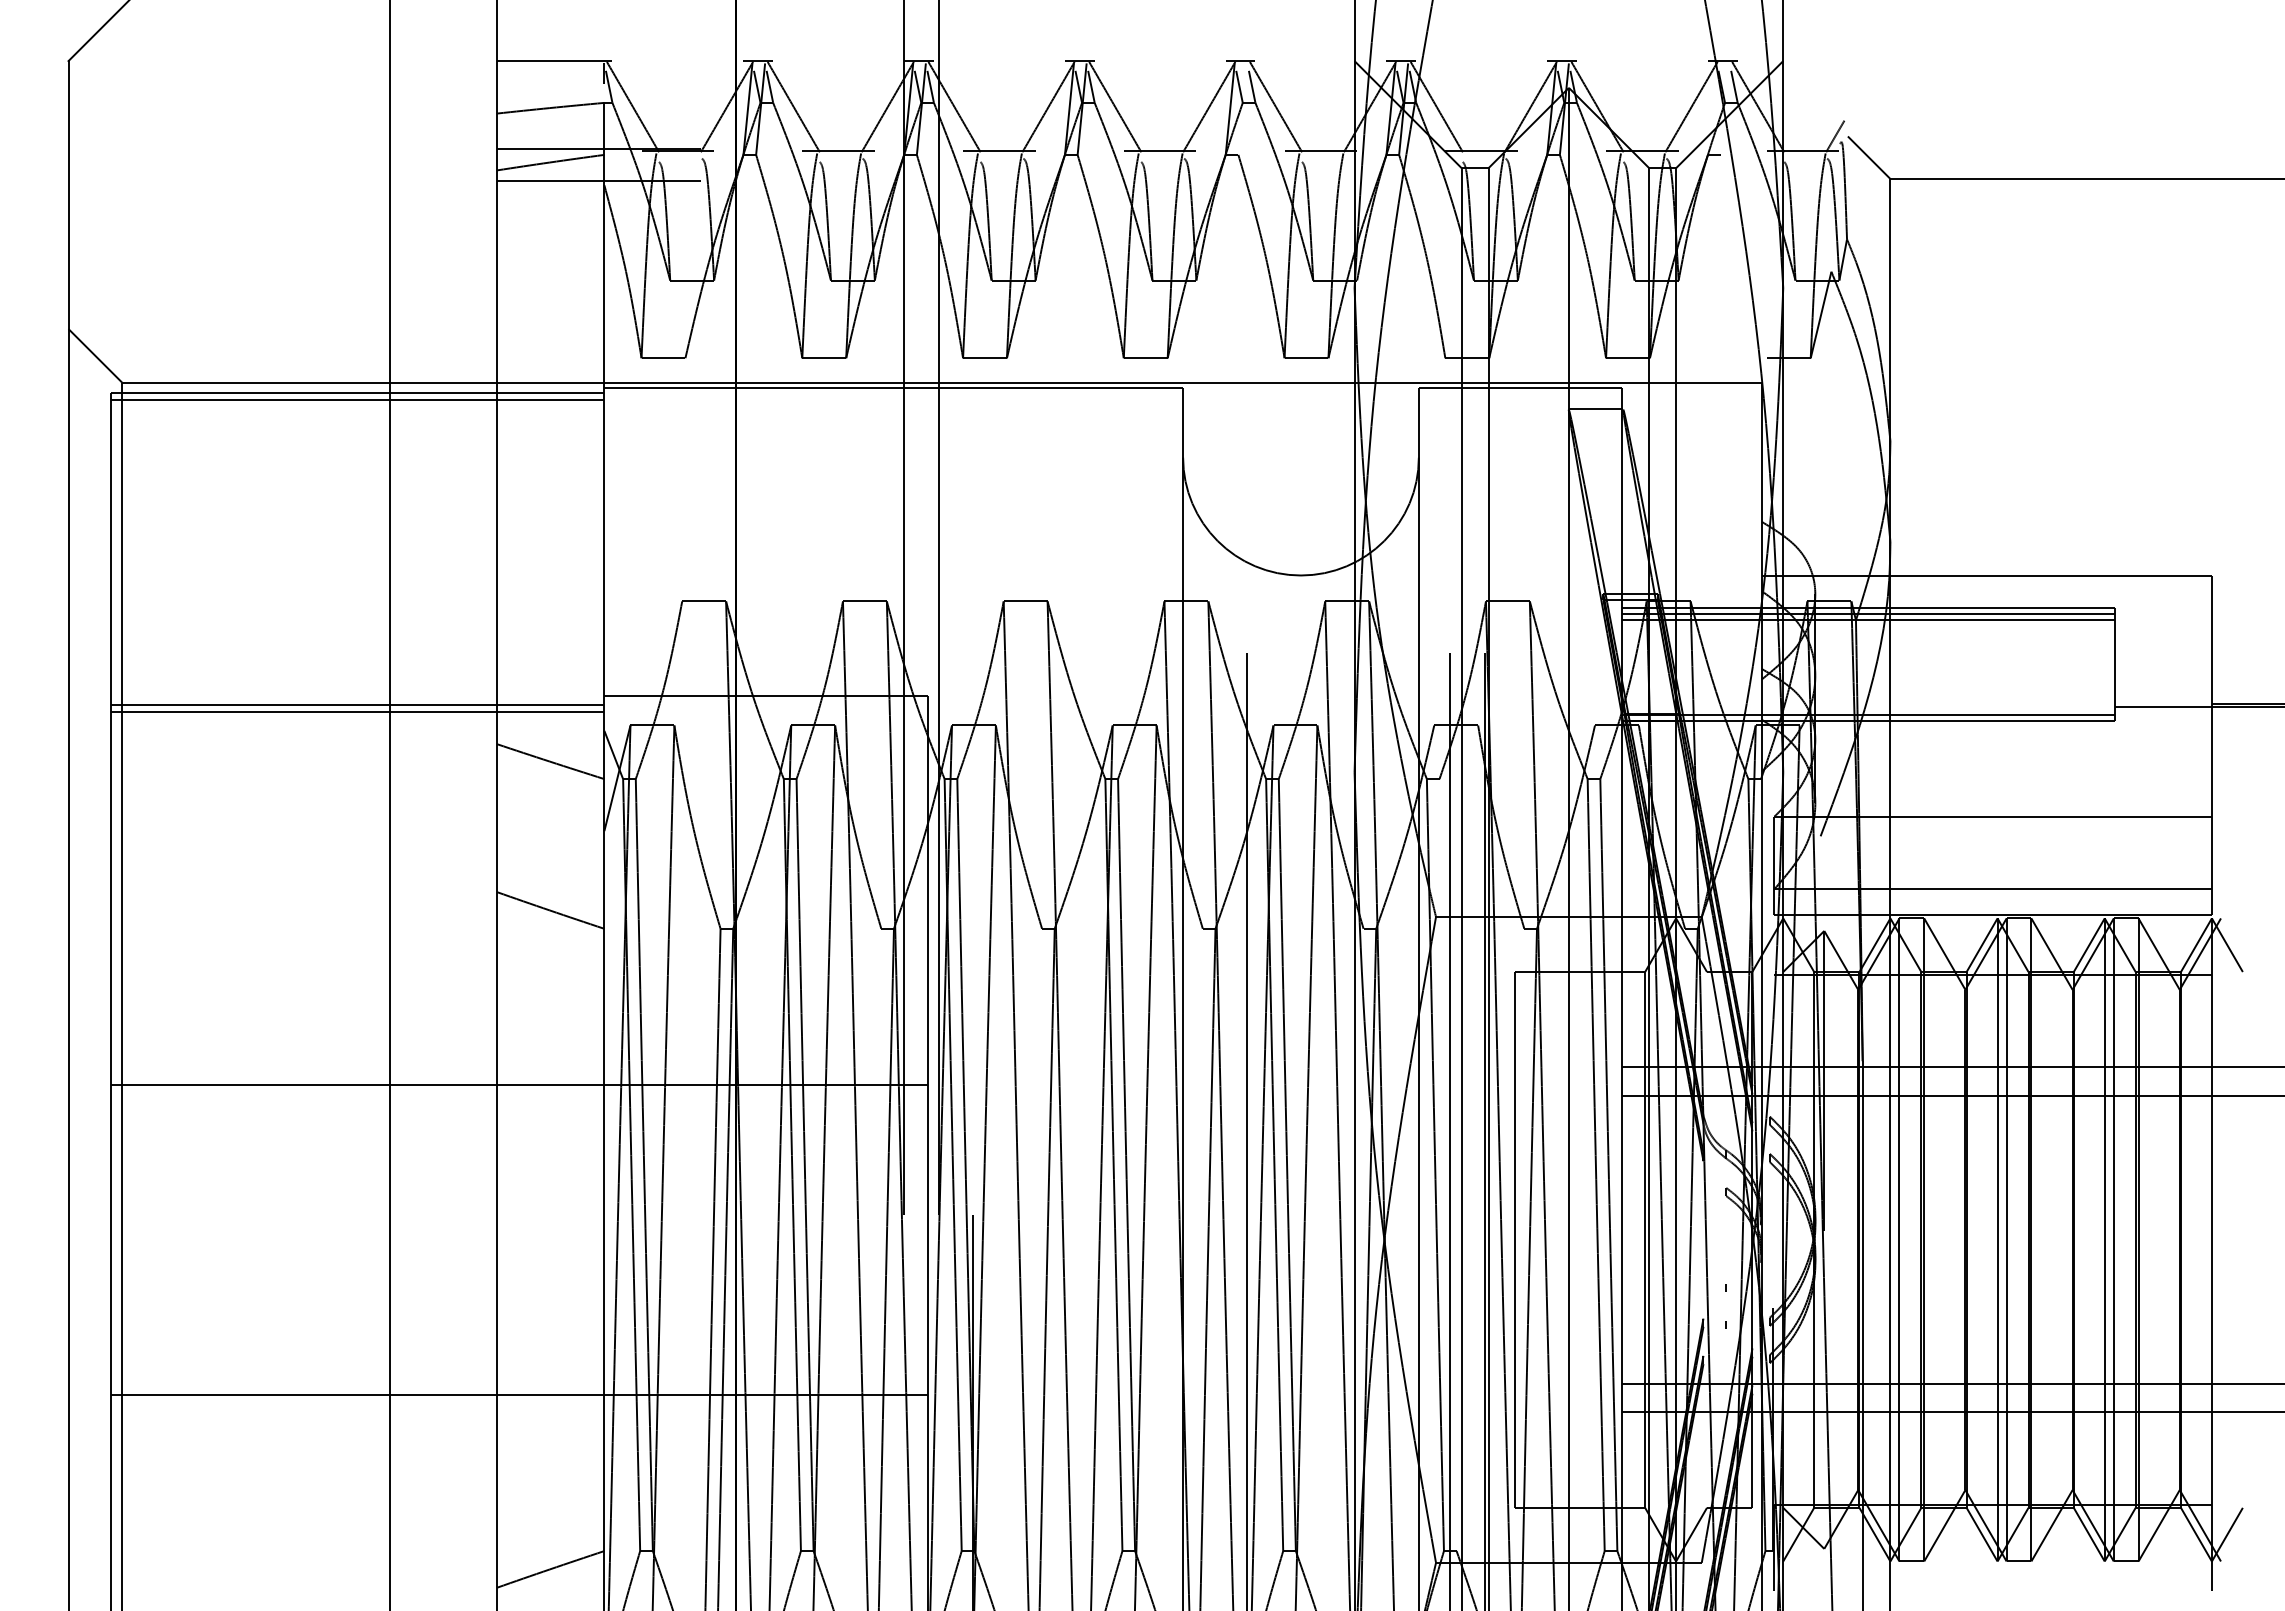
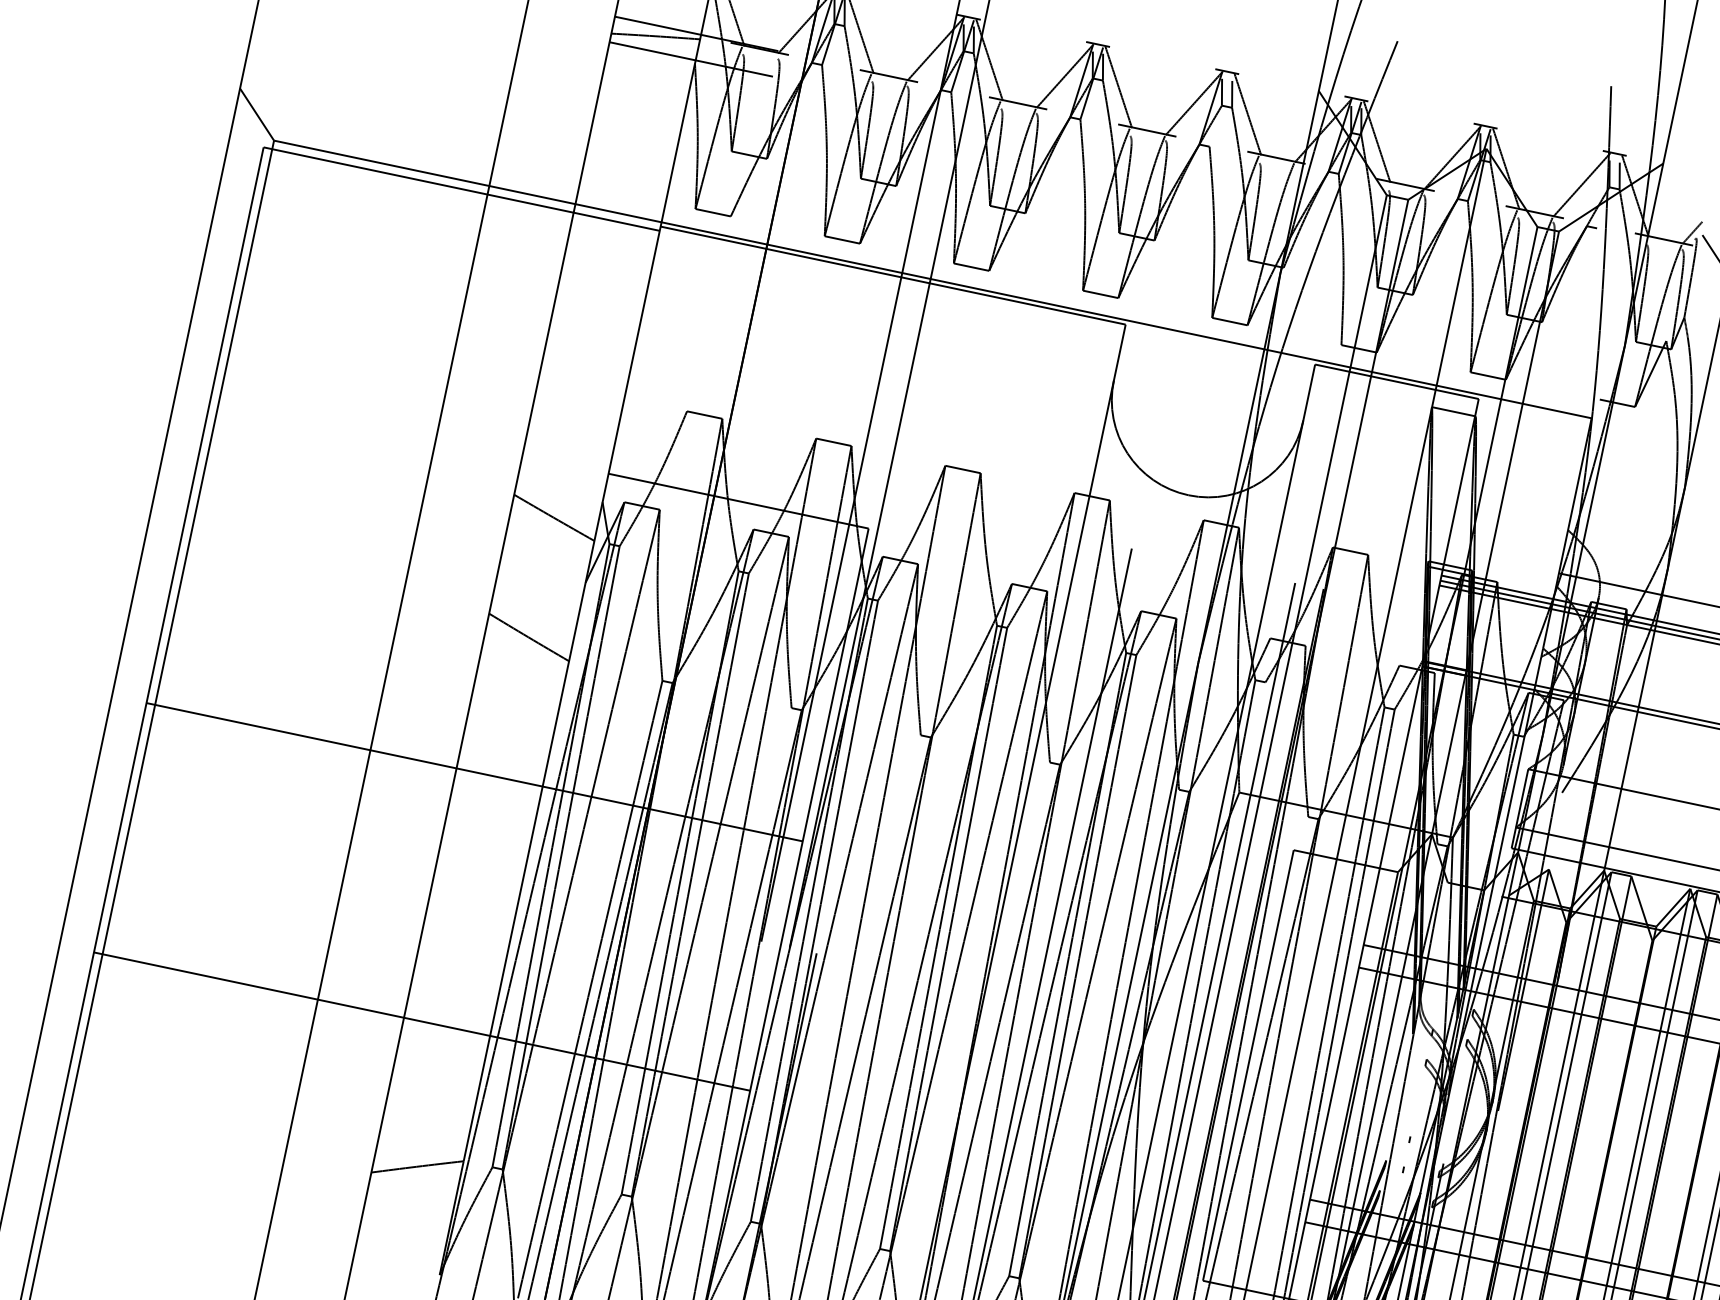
line: (357, 399) -> (460, 194), removed
line: (357, 705) -> (408, 439), removed
line: (357, 711) -> (407, 444), removed

